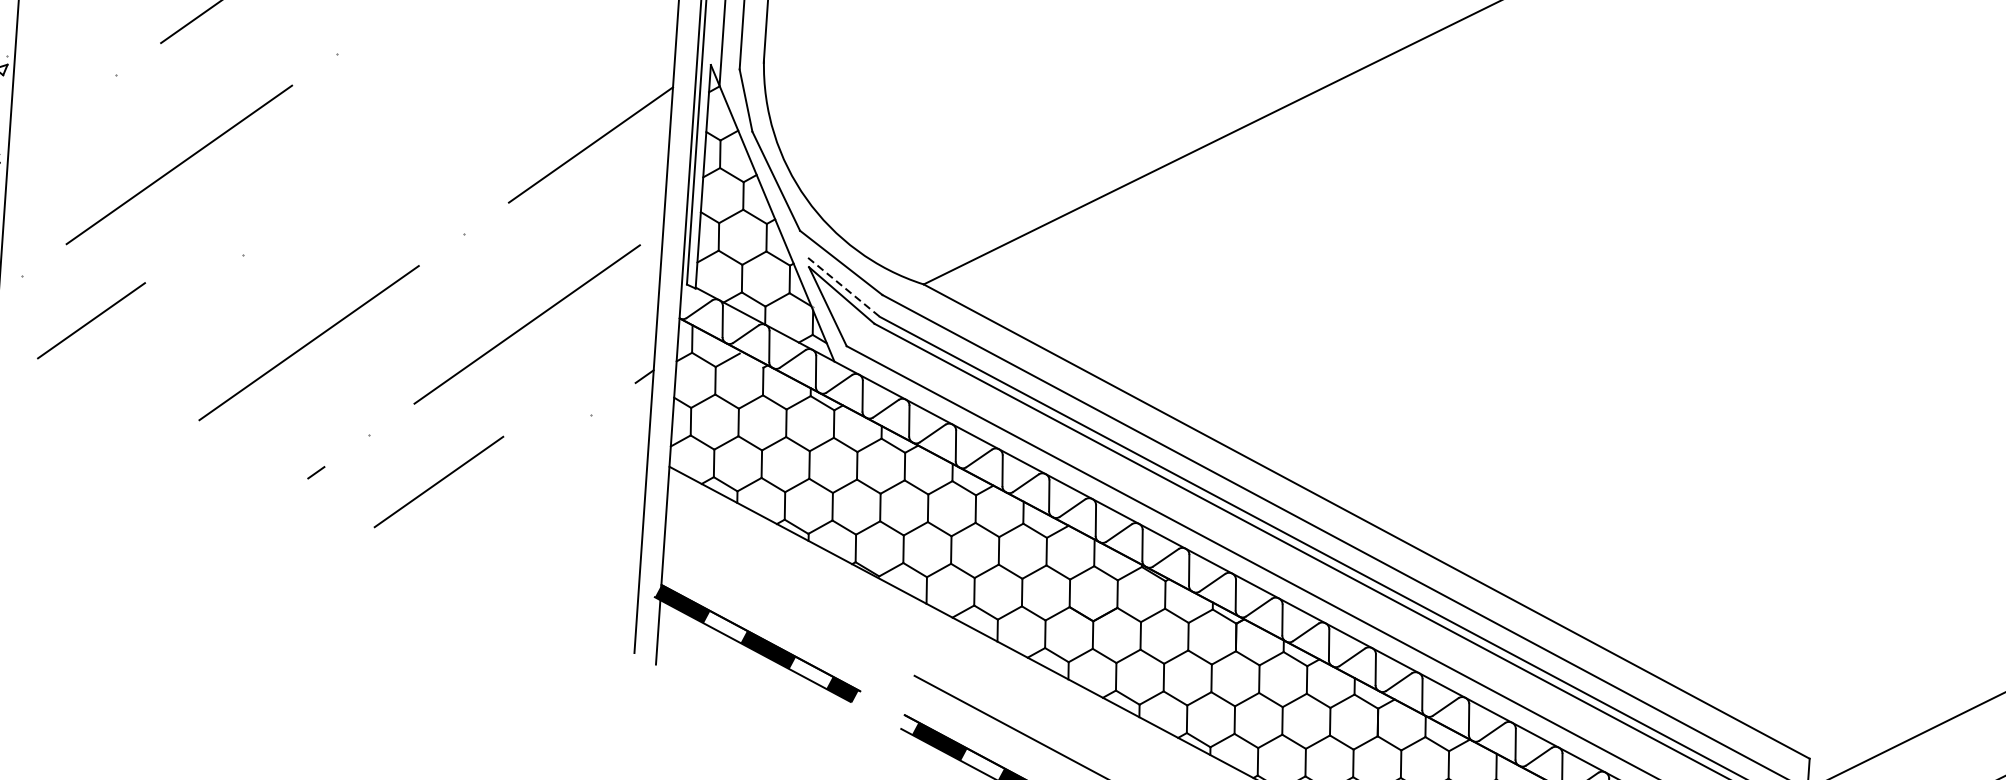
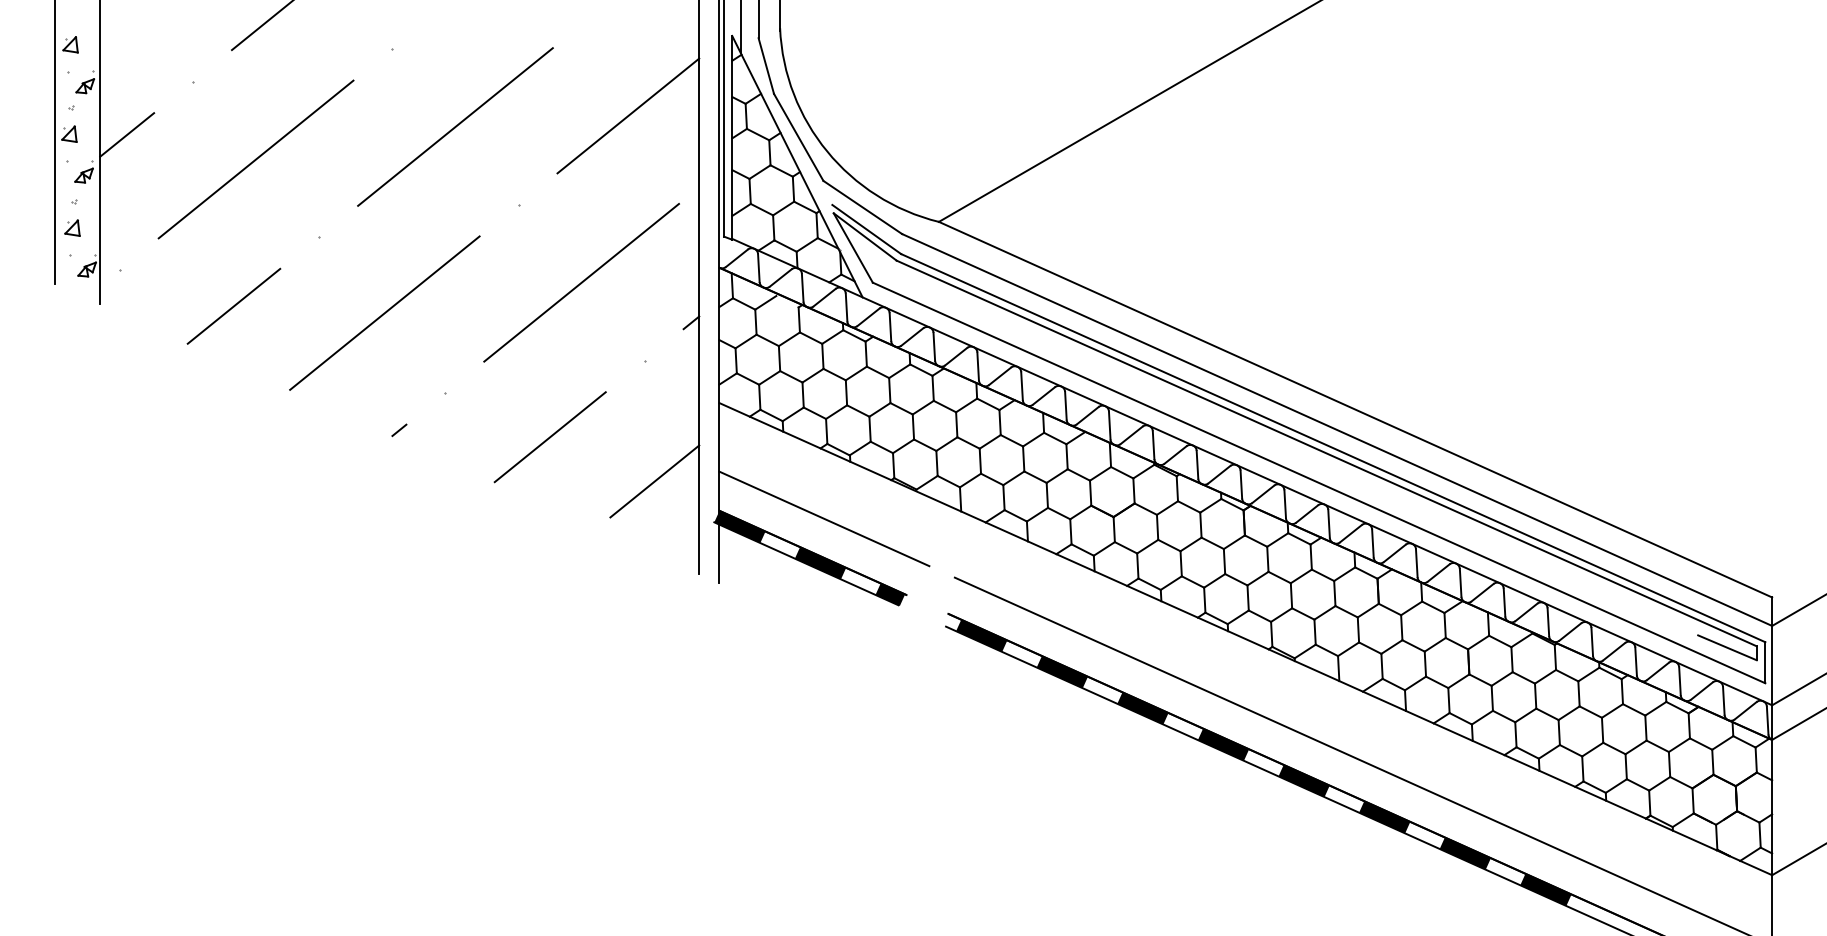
line: (40, 127) -> (127, 134), added
line: (400, 143) -> (455, 126), added
line: (844, 287) -> (867, 229), dashed -> solid
line: (91, 319) -> (233, 305), moved
line: (438, 482) -> (549, 437), moved
line: (592, 547) -> (654, 481), added
line: (776, 601) -> (824, 518), added

